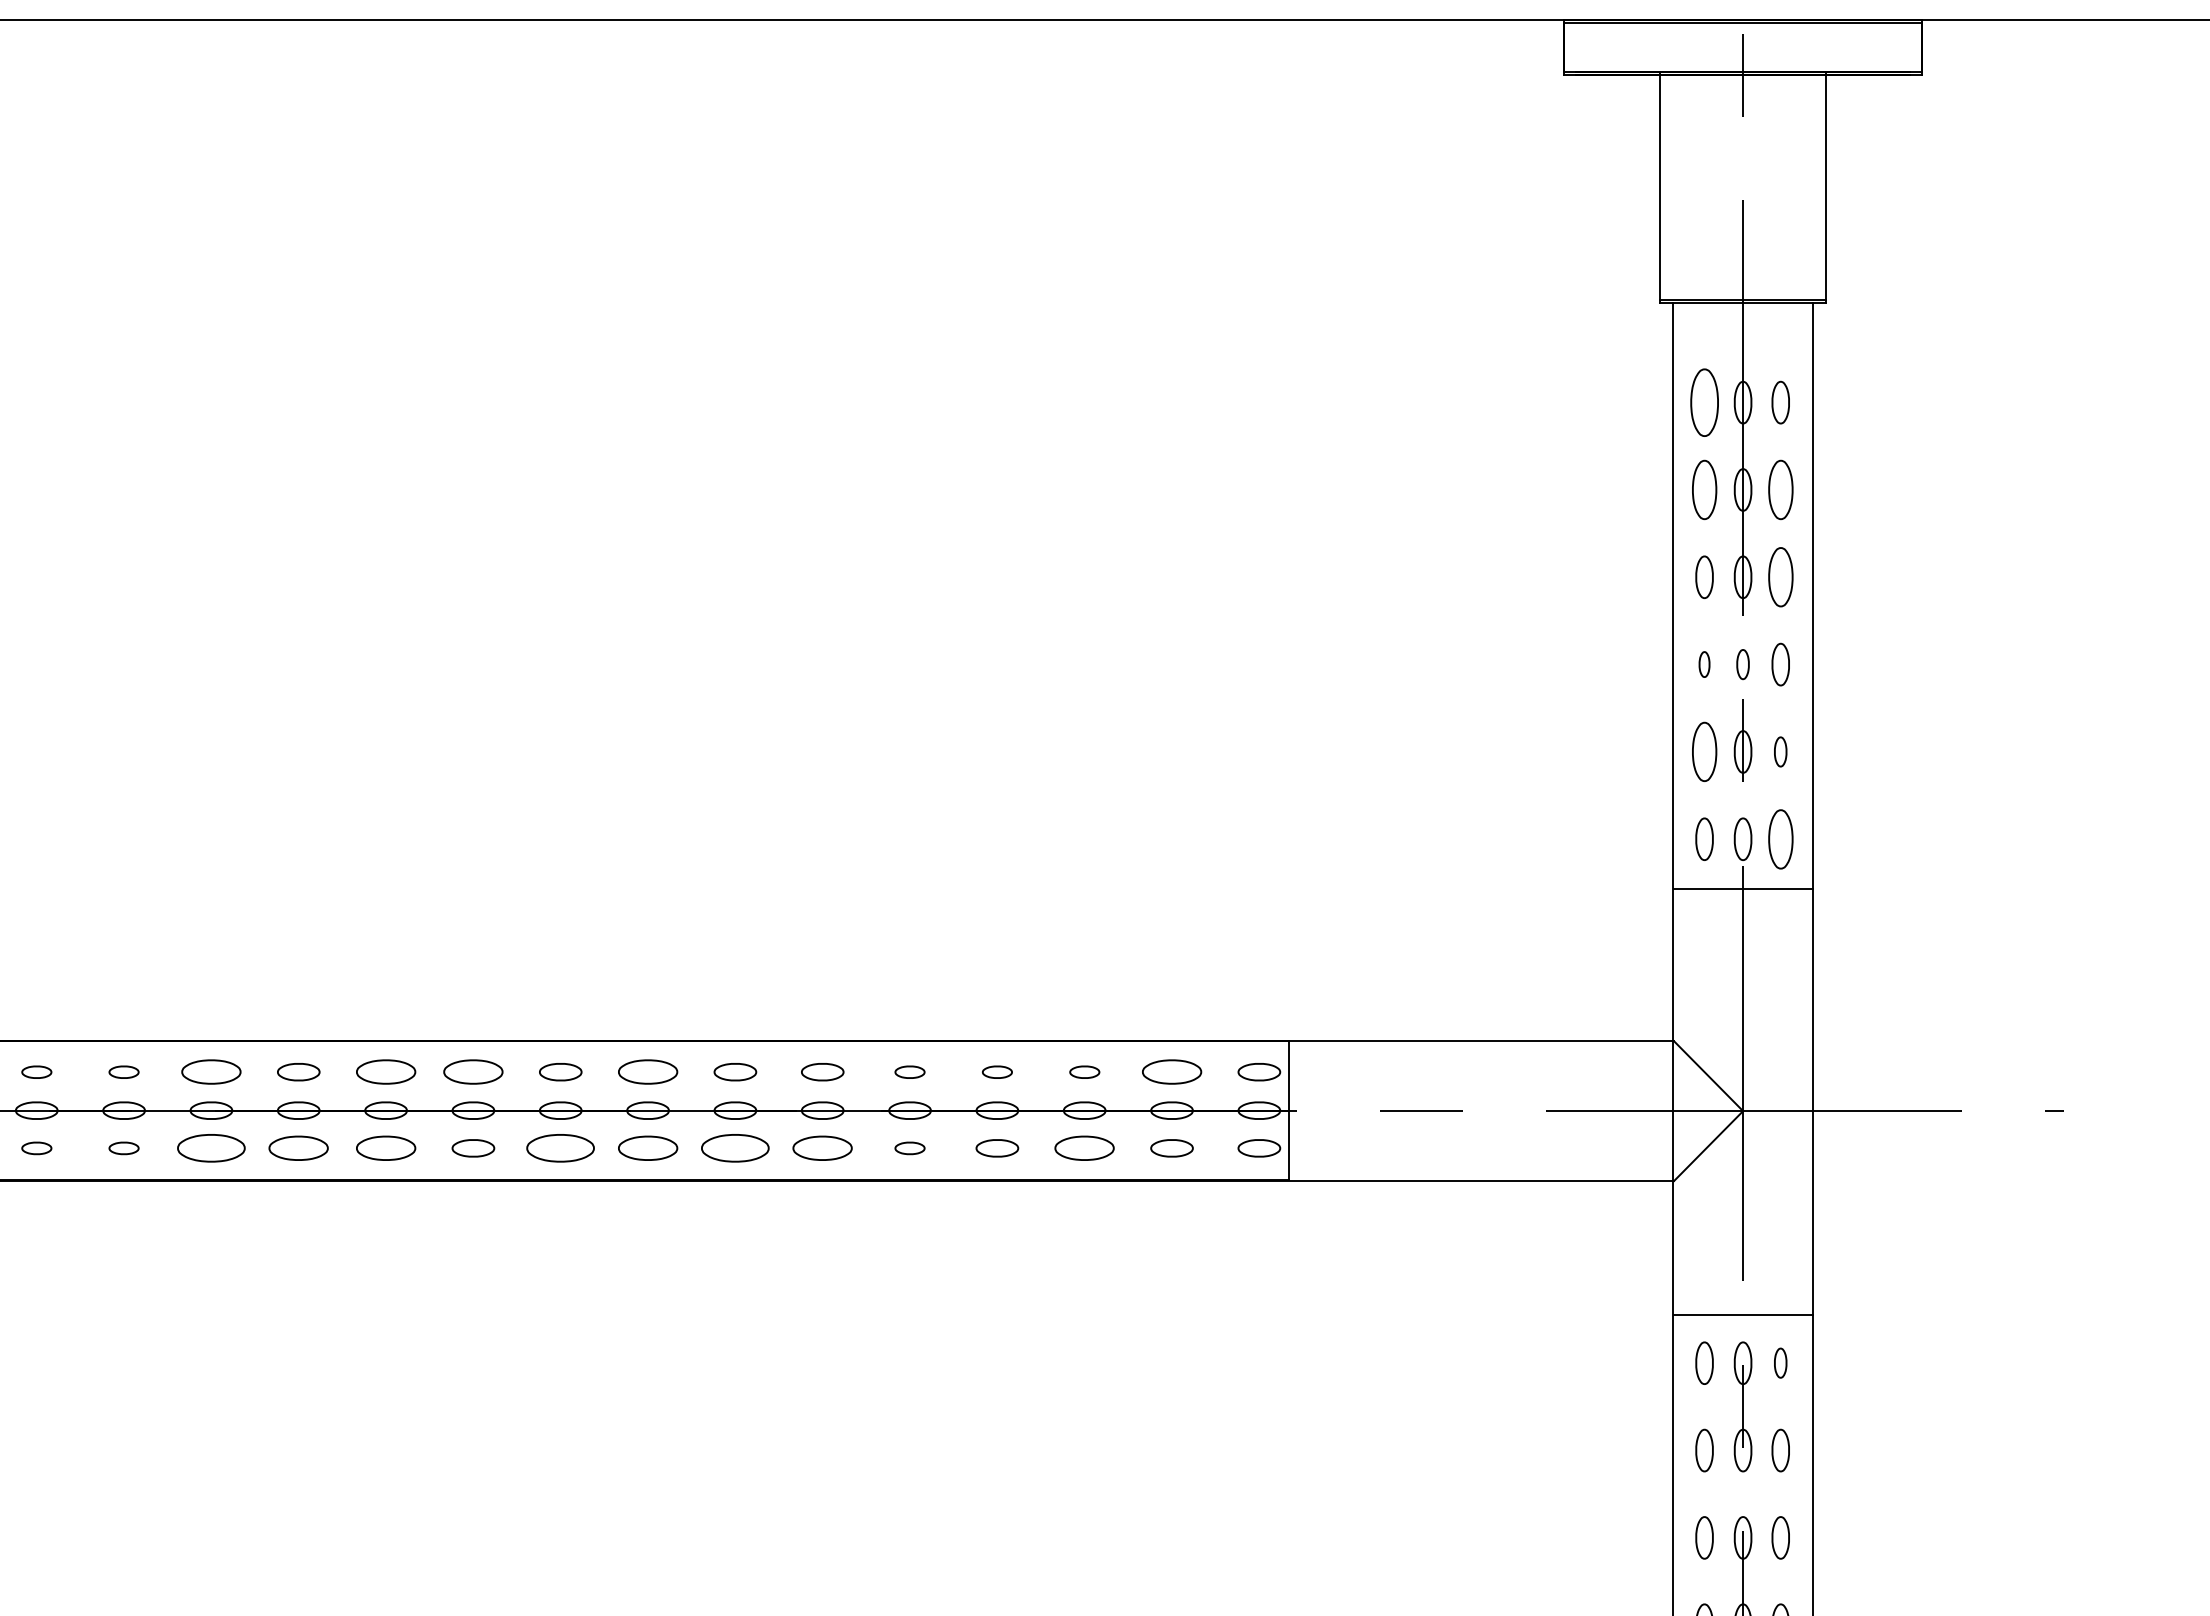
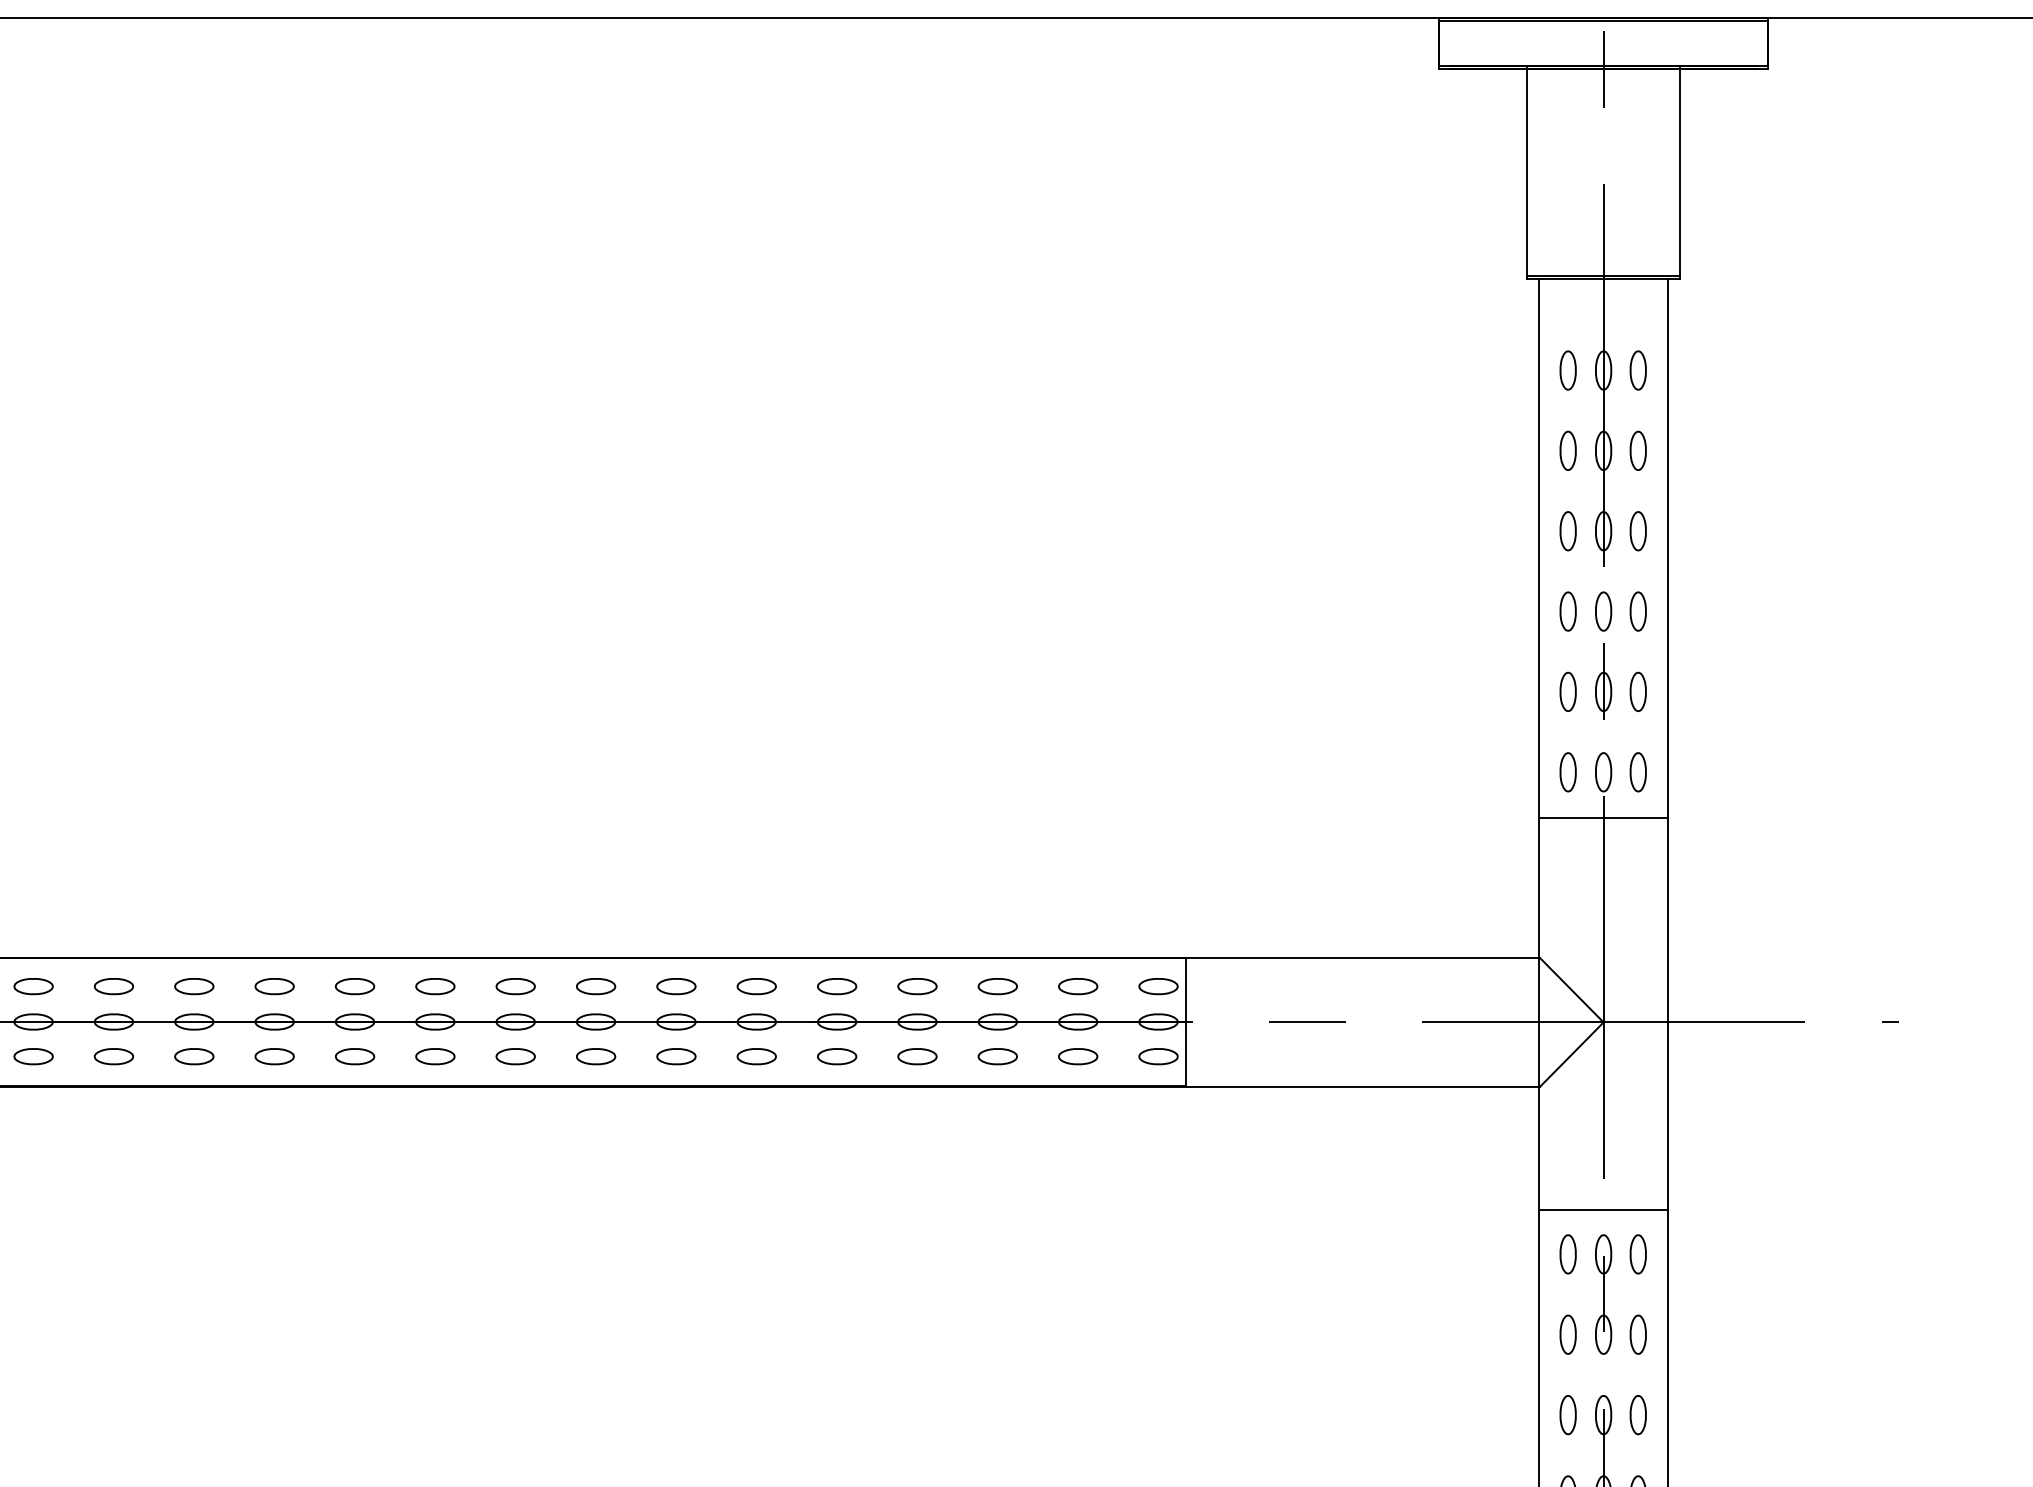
part: (1704, 402) -> (1568, 370), size x0.62
part: (1704, 489) -> (1568, 450), size x0.71
part: (1780, 489) -> (1638, 450), size x0.71
part: (1780, 577) -> (1638, 531), size x0.71
part: (1704, 664) -> (1568, 611), size x1.67
part: (1742, 664) -> (1603, 611), size x1.43
part: (1704, 751) -> (1568, 691), size x0.71
part: (1780, 751) -> (1638, 691), size x1.43
part: (1780, 838) -> (1638, 771), size x0.71
part: (36, 1072) -> (33, 986), size x1.43
part: (123, 1072) -> (113, 986), size x1.43
part: (211, 1072) -> (194, 986), size x0.71
part: (385, 1072) -> (354, 986), size x0.71
part: (473, 1072) -> (435, 986), size x0.71
part: (647, 1072) -> (595, 986), size x0.71
part: (909, 1072) -> (836, 986), size x1.43
part: (997, 1072) -> (917, 986), size x1.43
part: (1084, 1072) -> (997, 986), size x1.43
part: (1171, 1072) -> (1077, 986), size x0.71
part: (36, 1148) -> (33, 1056), size x1.43
part: (123, 1148) -> (113, 1056), size x1.43
part: (211, 1148) -> (194, 1056), size x0.62
part: (298, 1148) -> (274, 1056), size x0.71
part: (385, 1148) -> (354, 1056), size x0.71
part: (560, 1148) -> (515, 1056), size x0.62
part: (647, 1148) -> (595, 1056), size x0.71
part: (735, 1148) -> (676, 1056), size x0.62
part: (822, 1148) -> (756, 1056), size x0.71
part: (909, 1148) -> (836, 1056), size x1.43
part: (1084, 1148) -> (997, 1056), size x0.71
part: (1780, 1362) -> (1638, 1253), size x1.43

